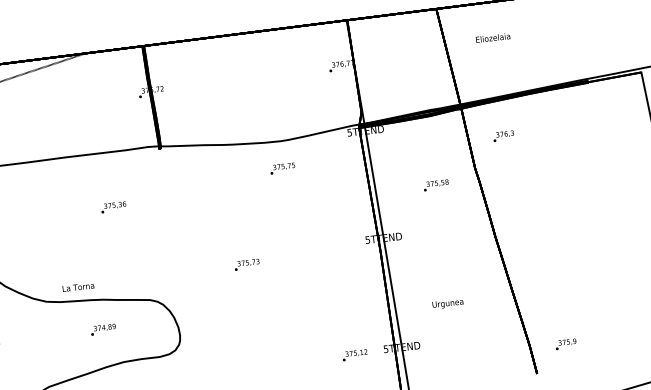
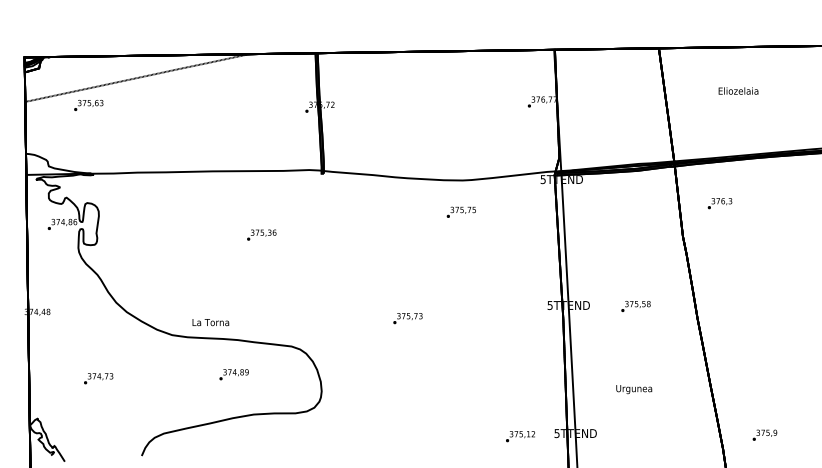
text: (493, 37) -> (738, 90), moved
text: (435, 185) -> (635, 306), moved
text: (565, 343) -> (764, 434), moved

